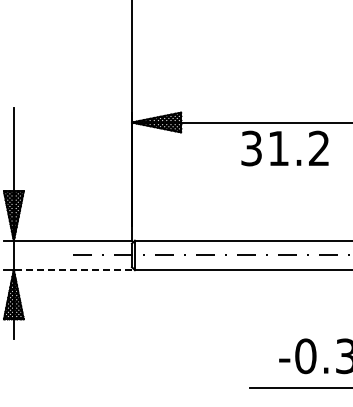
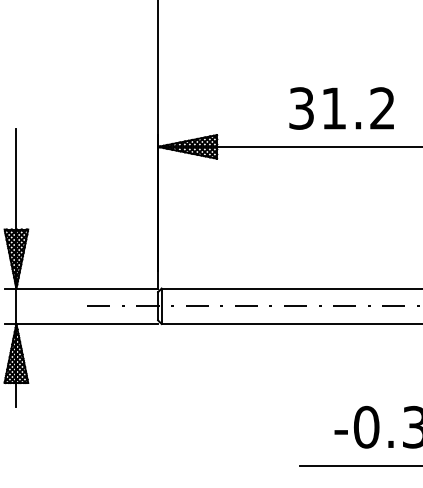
text: (284, 148) -> (341, 108), moved
line: (72, 270) -> (86, 324), dashed -> solid

